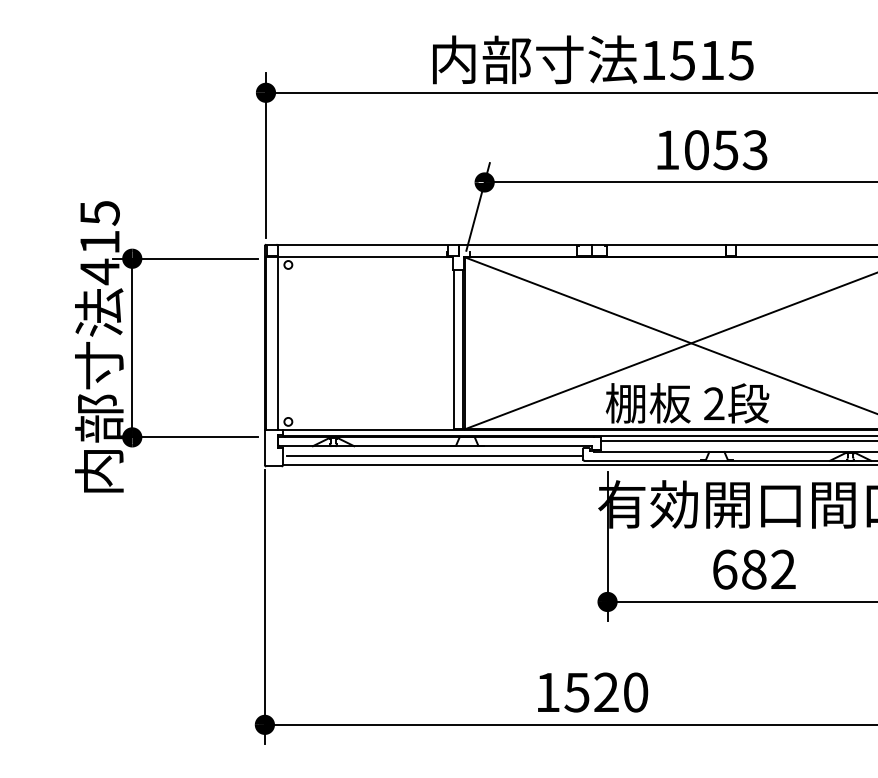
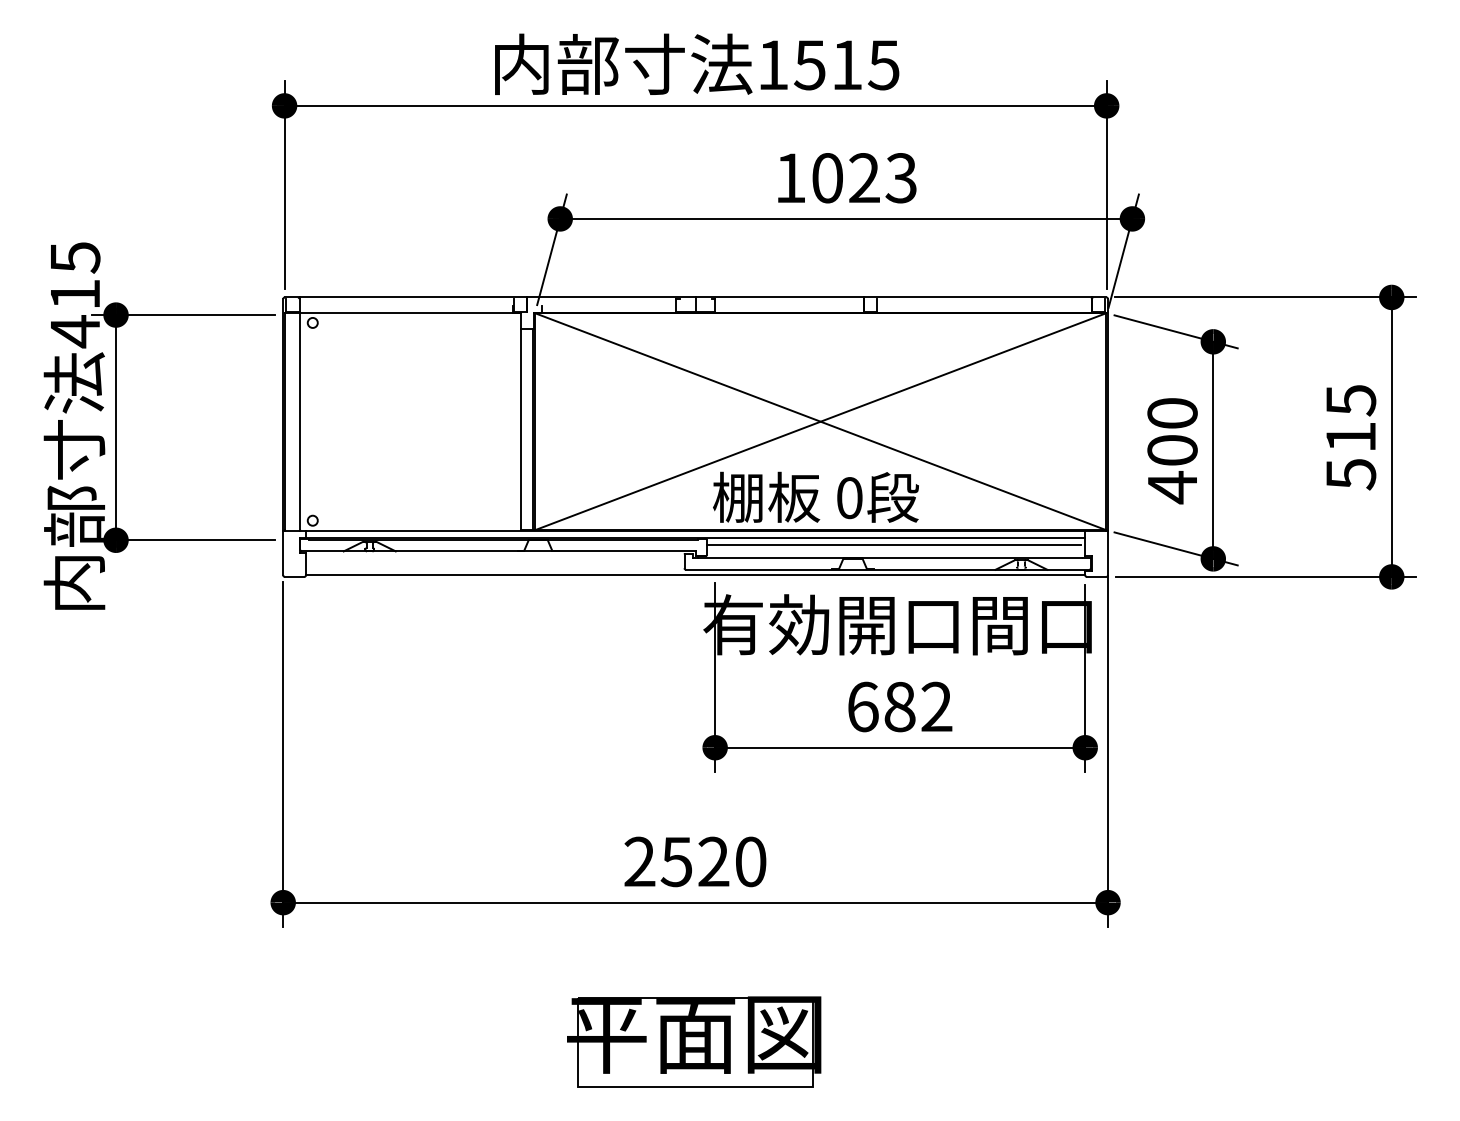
text: (725, 150) -> (863, 178), 1053 -> 1023
text: (714, 404) -> (849, 498), 2 -> 0
line: (434, 455) -> (497, 563), removed
text: (547, 692) -> (639, 861), 1520 -> 2520

